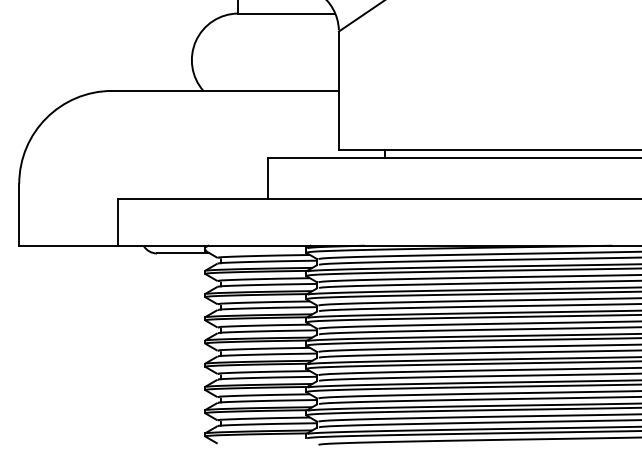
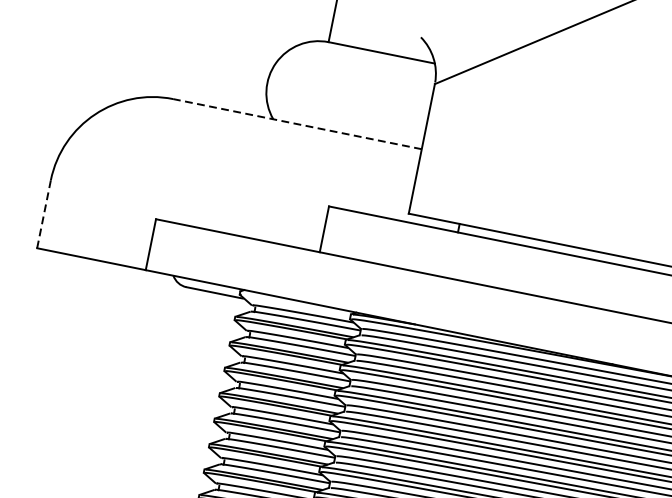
line: (225, 90) -> (297, 123), solid -> dashed
line: (19, 214) -> (44, 214), solid -> dashed

